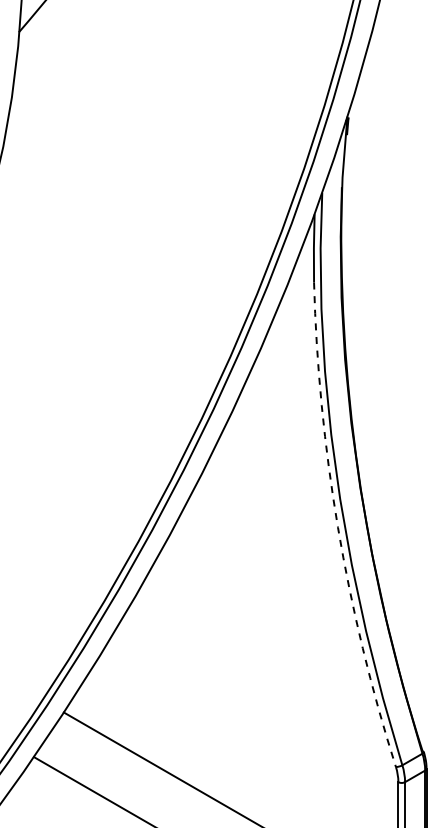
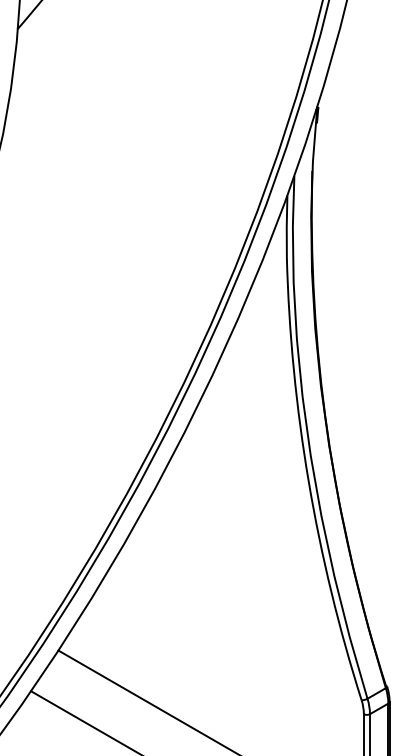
arc: (338, 527) -> (309, 481), dashed -> solid

